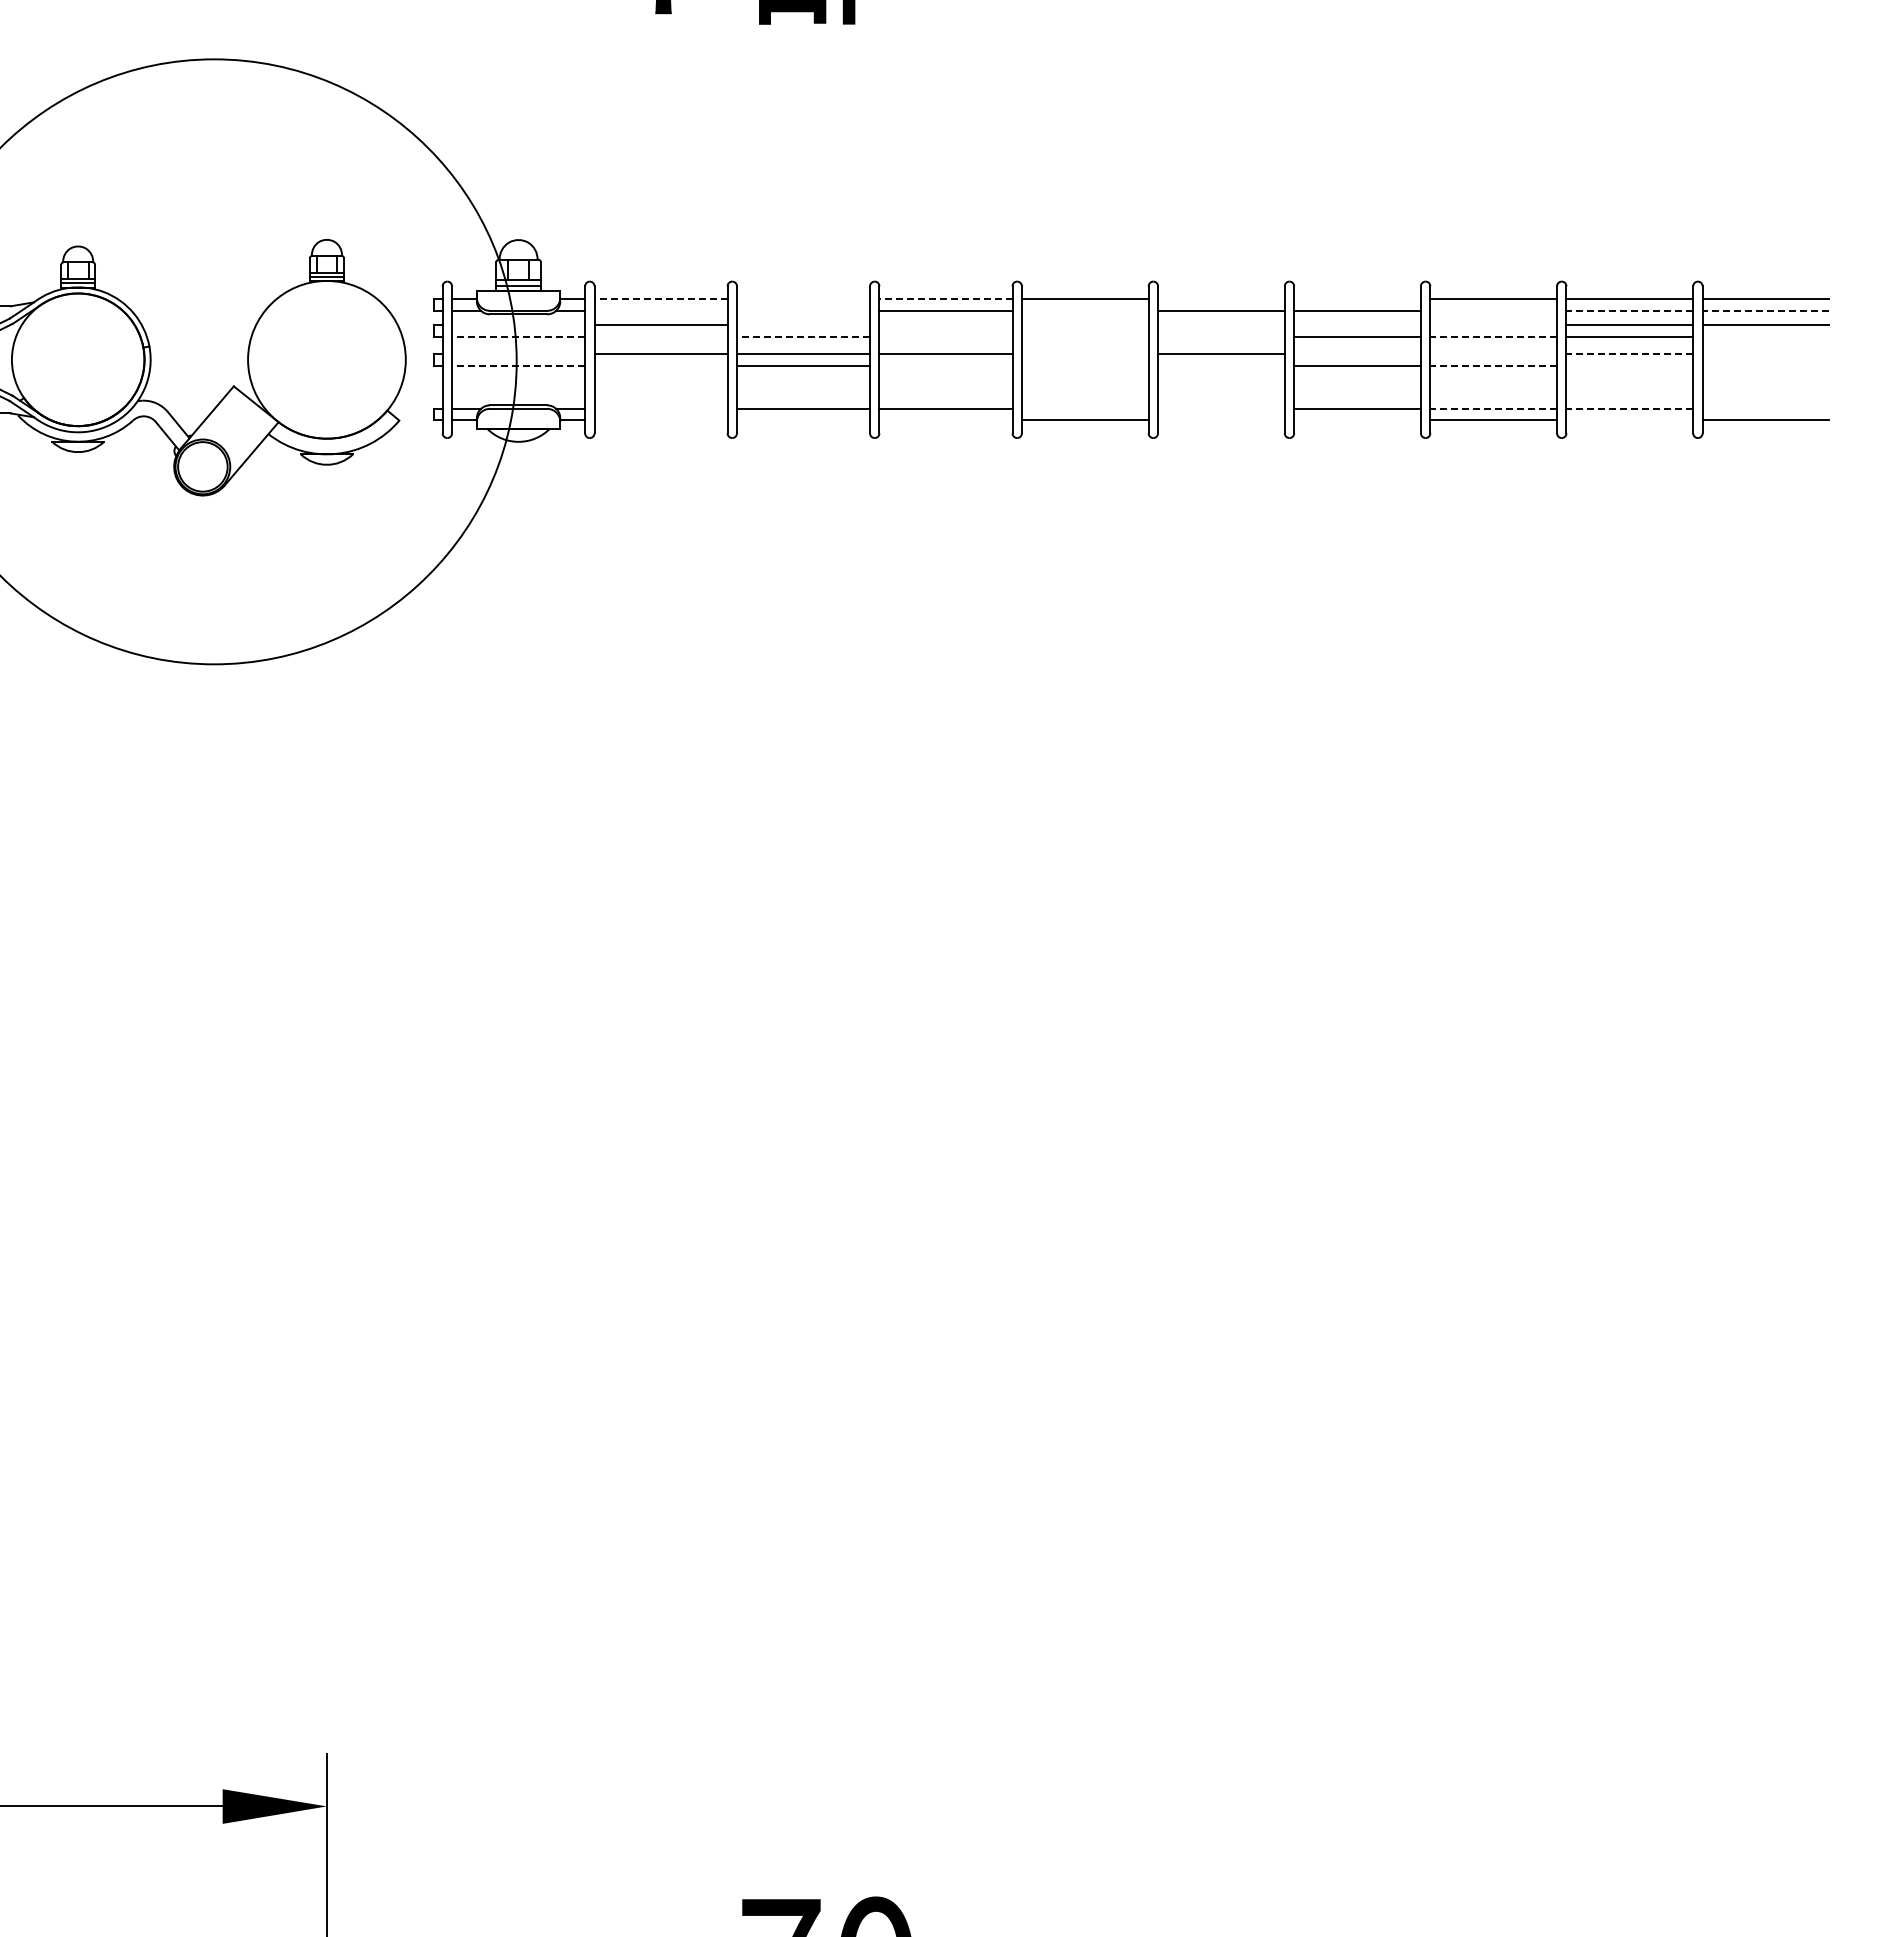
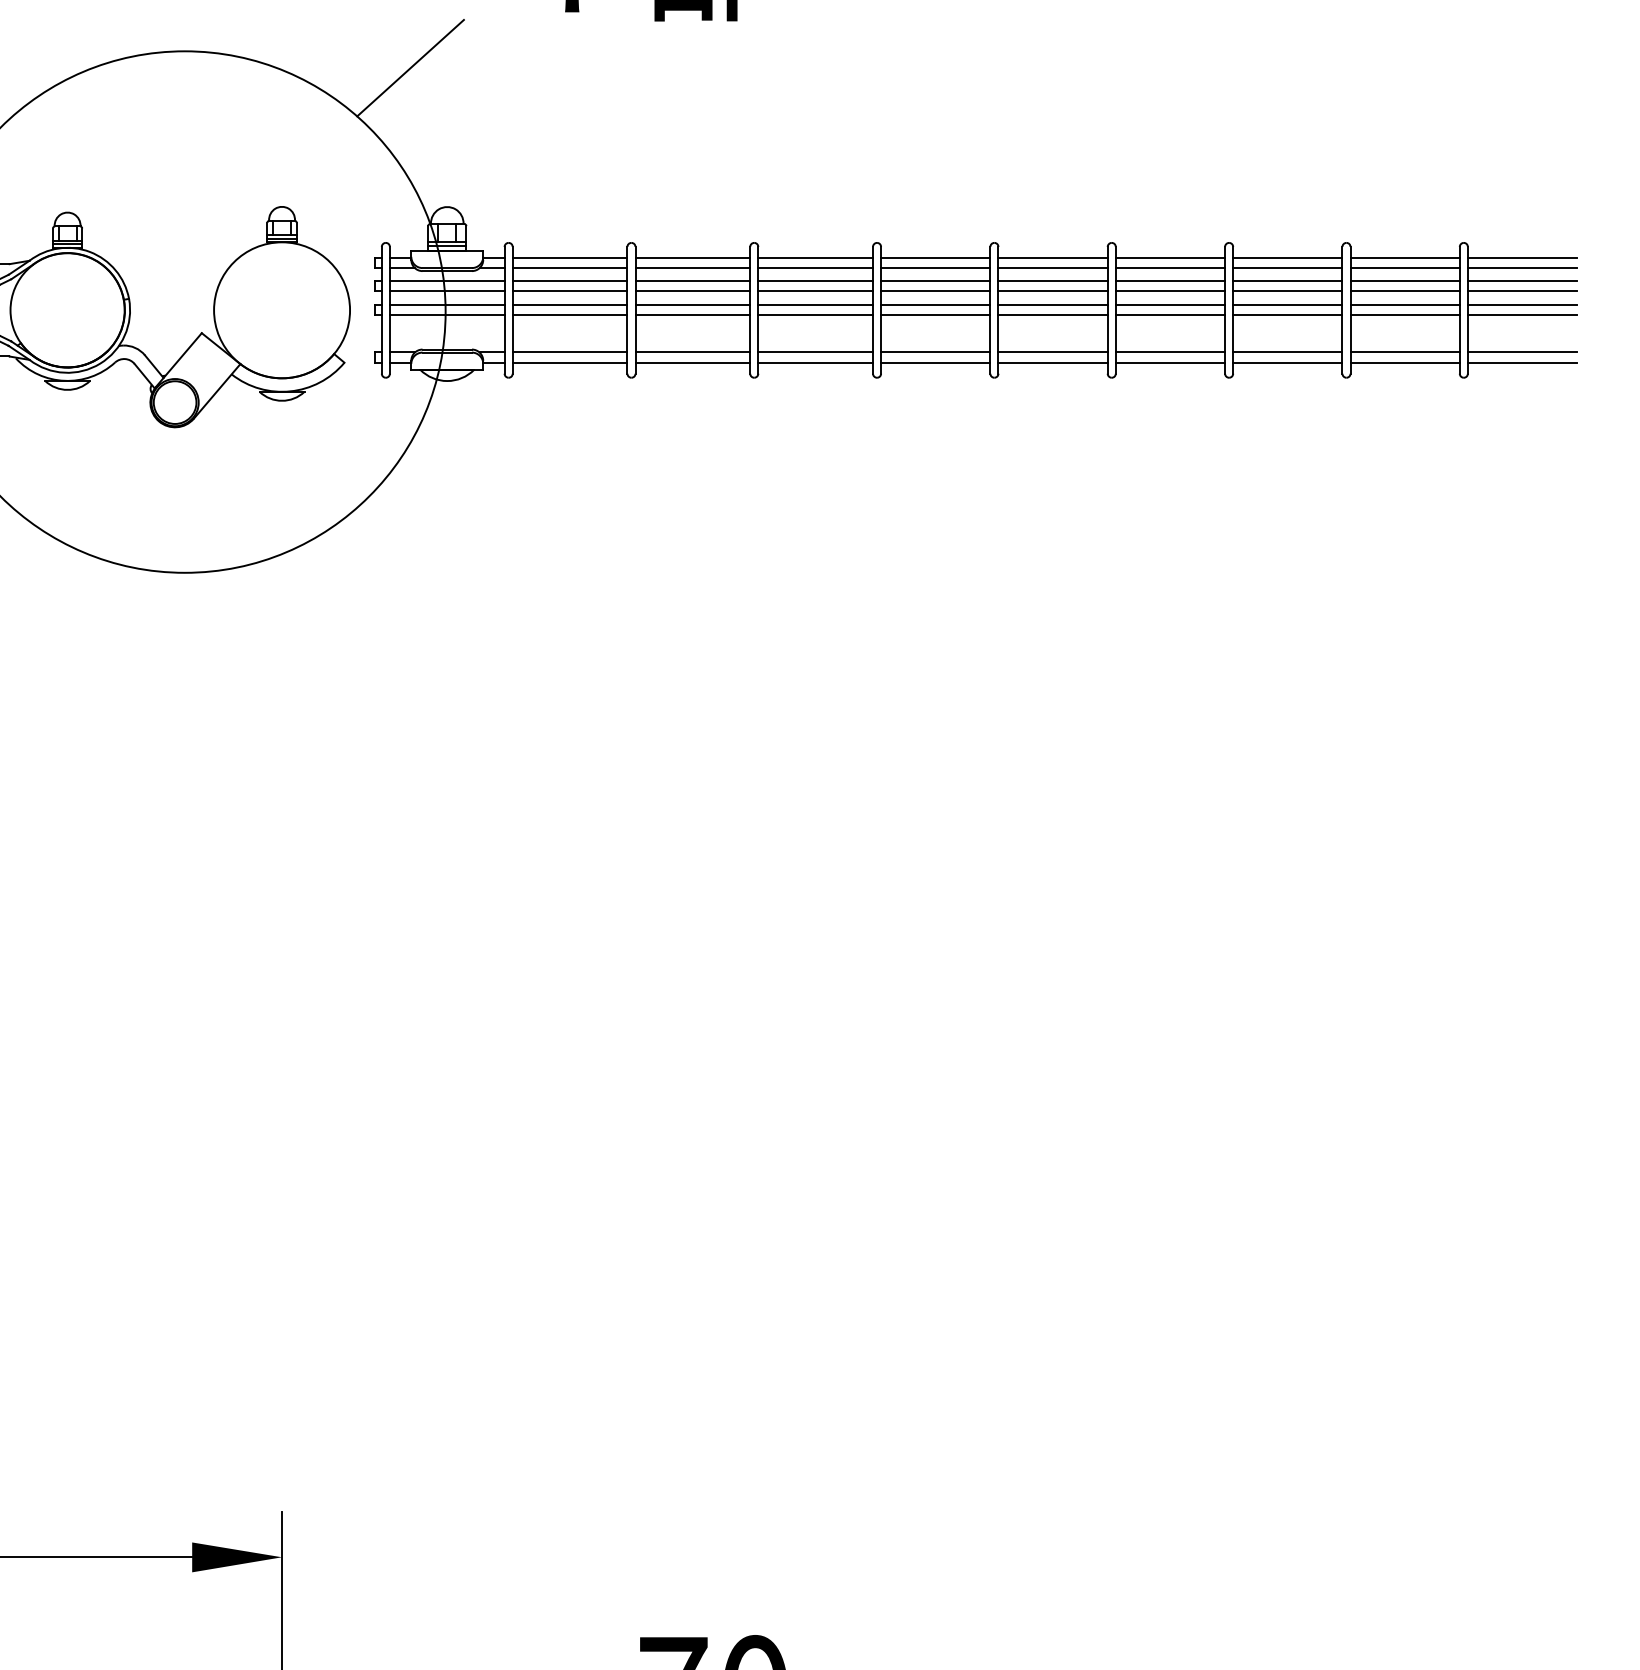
line: (475, 78) -> (410, 67), added
line: (661, 299) -> (570, 258), dashed -> solid
line: (803, 299) -> (692, 258), added
line: (945, 299) -> (815, 258), dashed -> solid
line: (1221, 299) -> (1053, 258), added
line: (1357, 299) -> (1170, 258), added
line: (660, 310) -> (569, 267), added
line: (803, 310) -> (692, 267), added
line: (1084, 310) -> (935, 267), added
line: (1493, 310) -> (1287, 267), added
line: (1629, 310) -> (1404, 267), dashed -> solid
line: (1765, 310) -> (1522, 267), dashed -> solid
line: (518, 325) -> (447, 280), added
line: (803, 325) -> (692, 280), added
line: (945, 325) -> (815, 280), added
line: (1084, 325) -> (935, 280), added
line: (1221, 325) -> (1053, 280), added
line: (1357, 325) -> (1170, 280), added
line: (1493, 325) -> (1287, 280), added
line: (518, 337) -> (447, 291), dashed -> solid
line: (660, 337) -> (569, 291), added
line: (803, 337) -> (692, 291), dashed -> solid
line: (945, 337) -> (815, 291), added
line: (1084, 337) -> (935, 291), added
line: (1221, 337) -> (1053, 291), added
line: (1493, 337) -> (1287, 291), dashed -> solid
line: (1765, 337) -> (1522, 291), added
line: (518, 353) -> (447, 304), added
line: (1084, 353) -> (935, 304), added
line: (1357, 353) -> (1170, 304), added
line: (1493, 353) -> (1287, 304), added
line: (1629, 353) -> (1404, 304), dashed -> solid
line: (1765, 353) -> (1522, 304), added
line: (518, 365) -> (447, 315), dashed -> solid
line: (660, 365) -> (569, 315), added
line: (945, 365) -> (815, 315), added
line: (1084, 365) -> (935, 315), added
line: (1221, 365) -> (1053, 315), added
line: (1493, 365) -> (1287, 315), dashed -> solid
line: (1629, 365) -> (1404, 315), added
line: (1765, 365) -> (1522, 315), added
line: (660, 408) -> (569, 352), added
line: (1084, 408) -> (935, 352), added
line: (1221, 408) -> (1053, 352), added
line: (1493, 408) -> (1287, 352), dashed -> solid
line: (1629, 408) -> (1404, 352), dashed -> solid
line: (1765, 408) -> (1522, 352), added
line: (660, 420) -> (569, 362), added
line: (803, 420) -> (692, 362), added
line: (945, 420) -> (815, 362), added
line: (1221, 420) -> (1053, 362), added
line: (1357, 420) -> (1170, 362), added
line: (1629, 420) -> (1404, 362), added

